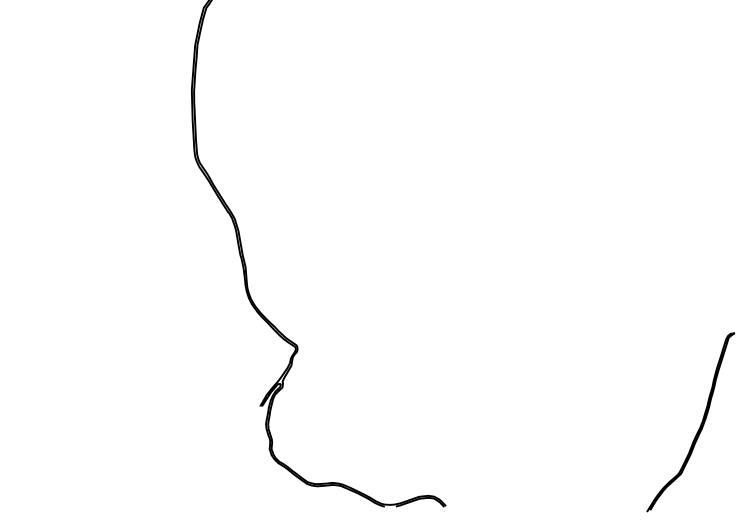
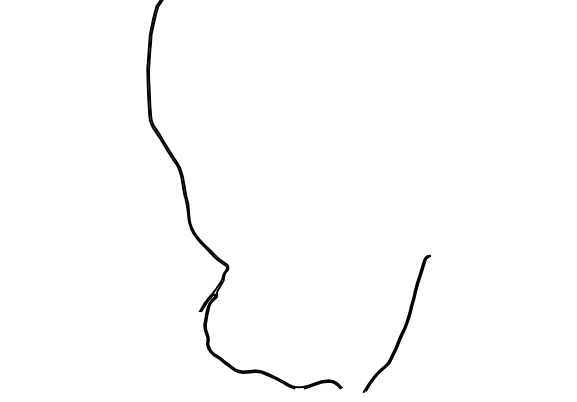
curve: (699, 425) -> (403, 326), moved

